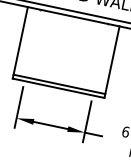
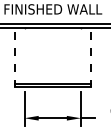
line: (20, 42) -> (14, 57), solid -> dashed
line: (111, 61) -> (90, 57), solid -> dashed

